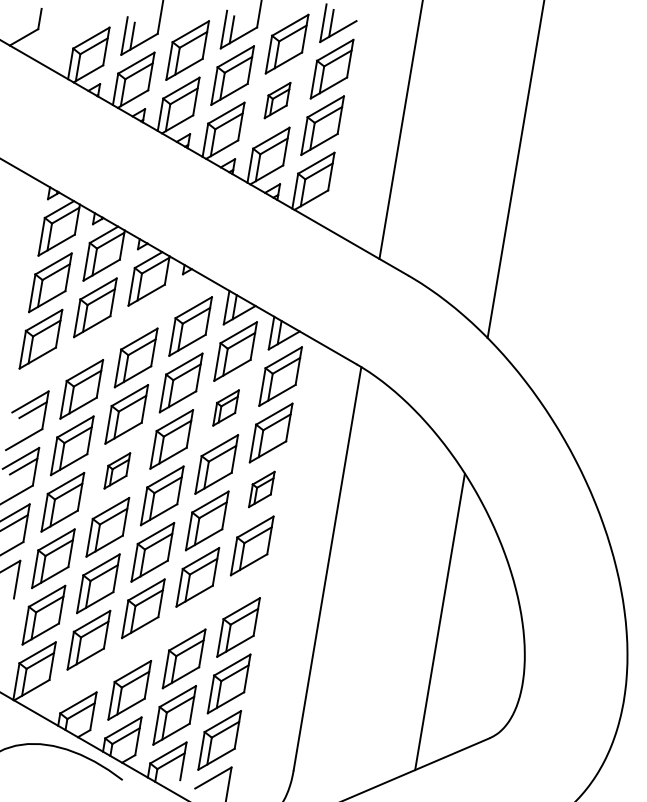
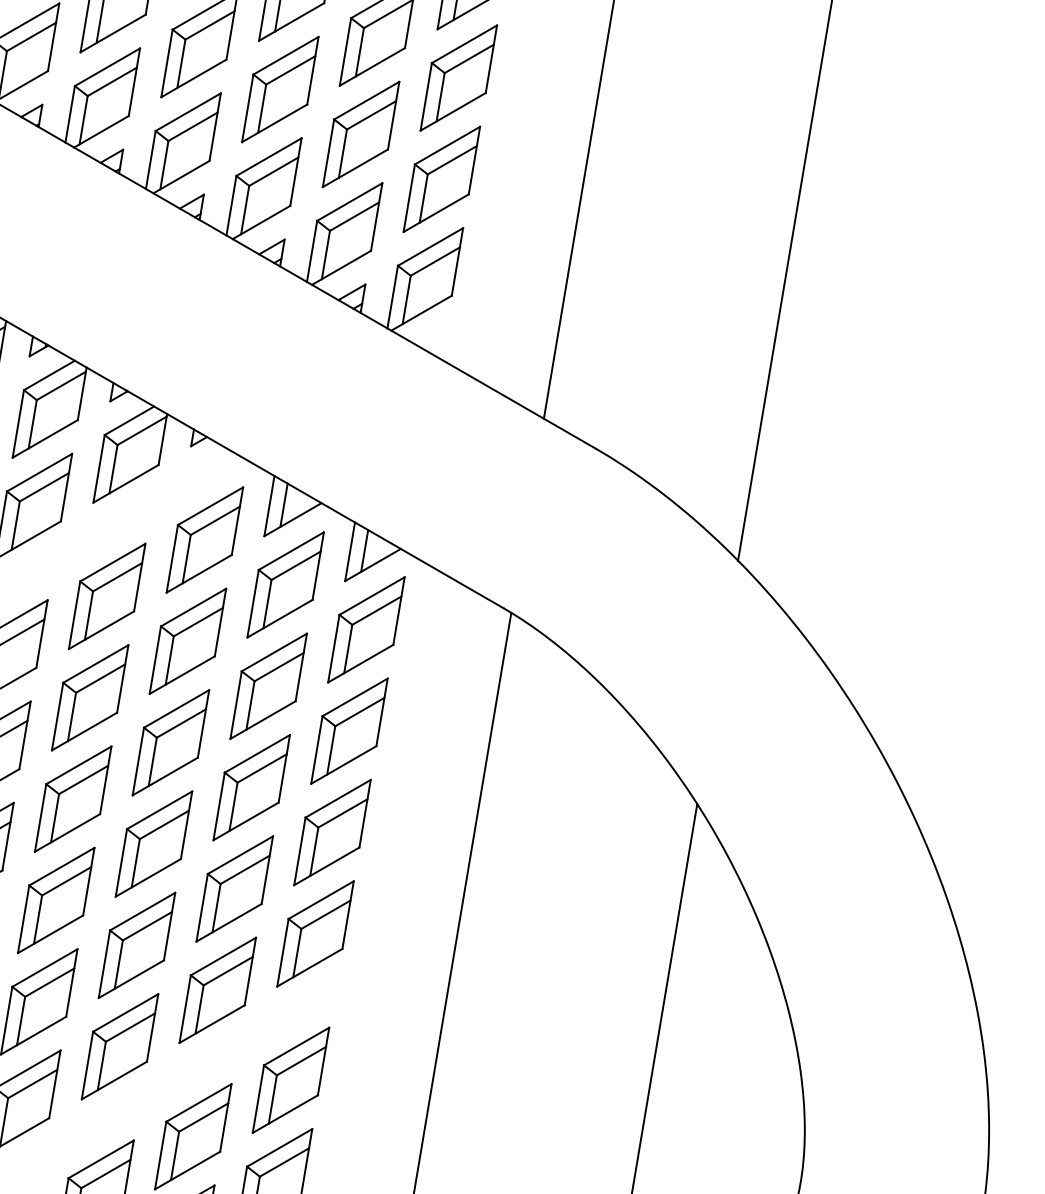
part: (277, 100) -> (360, 134), size x1.67
part: (225, 407) -> (267, 685), size x1.67
part: (117, 470) -> (73, 798), size x1.67
part: (261, 489) -> (332, 832), size x1.67

